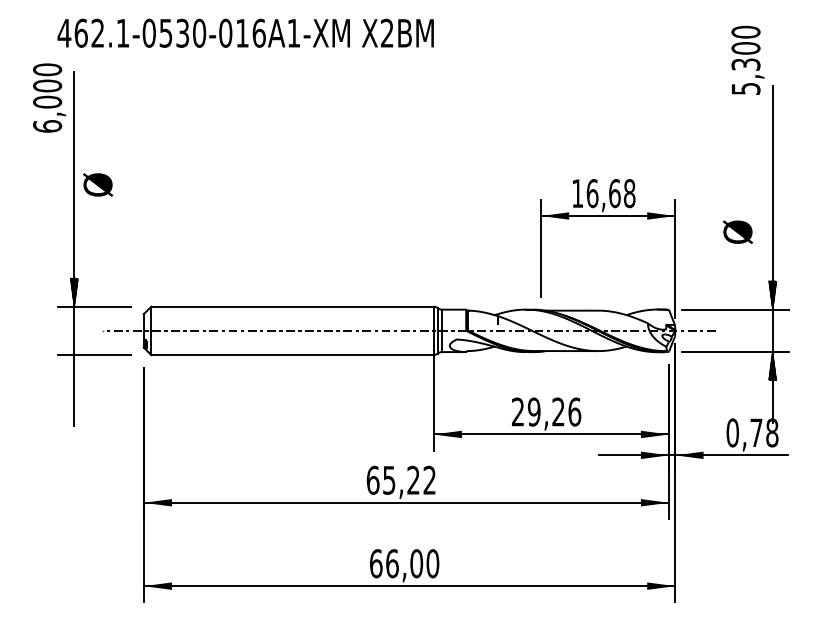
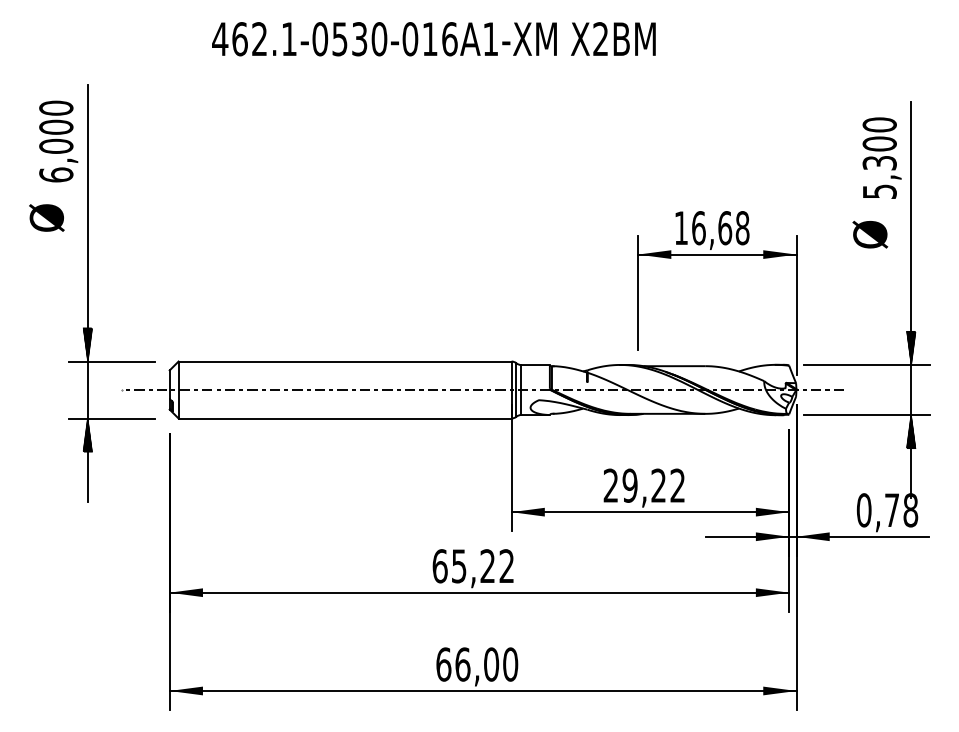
text: (245, 33) -> (433, 39), moved
text: (747, 59) -> (881, 157), moved
text: (49, 98) -> (58, 141), moved
text: (97, 184) -> (46, 217), moved
text: (738, 232) -> (870, 234), moved
hatch: (74, 368) -> (87, 434), added
text: (574, 411) -> (677, 485), 29,26 -> 29,22

